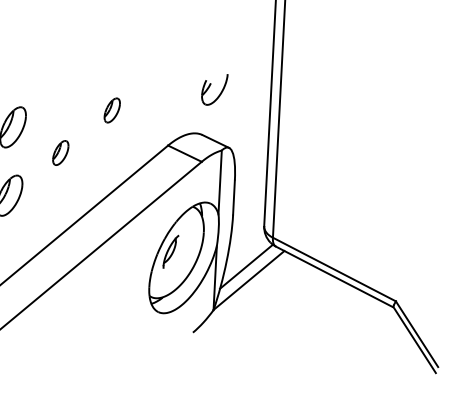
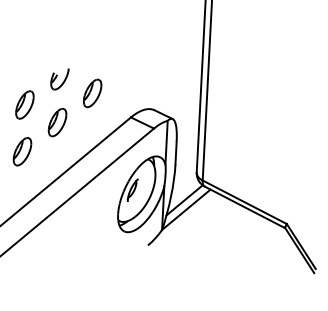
part: (214, 90) -> (59, 79), moved
part: (111, 110) -> (92, 93), size x1.67
part: (60, 152) -> (57, 122), size x1.67

